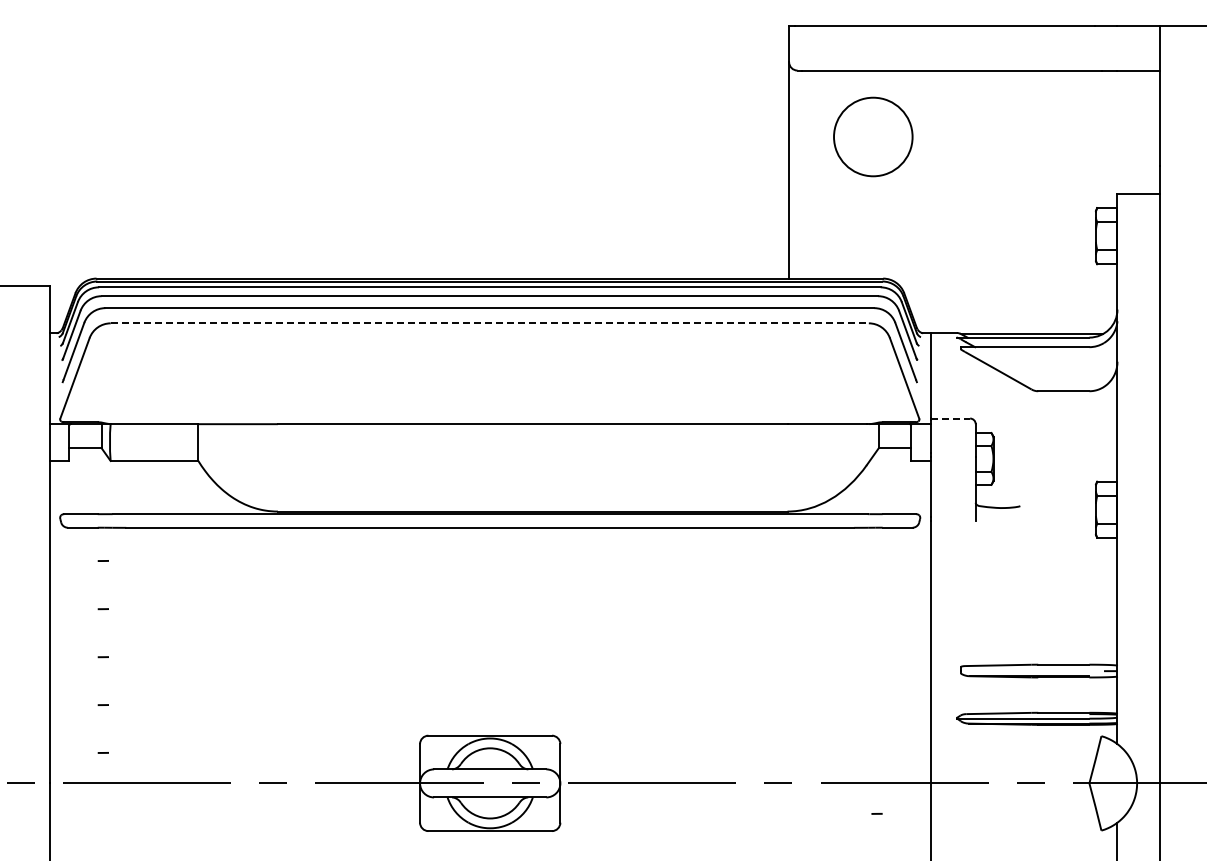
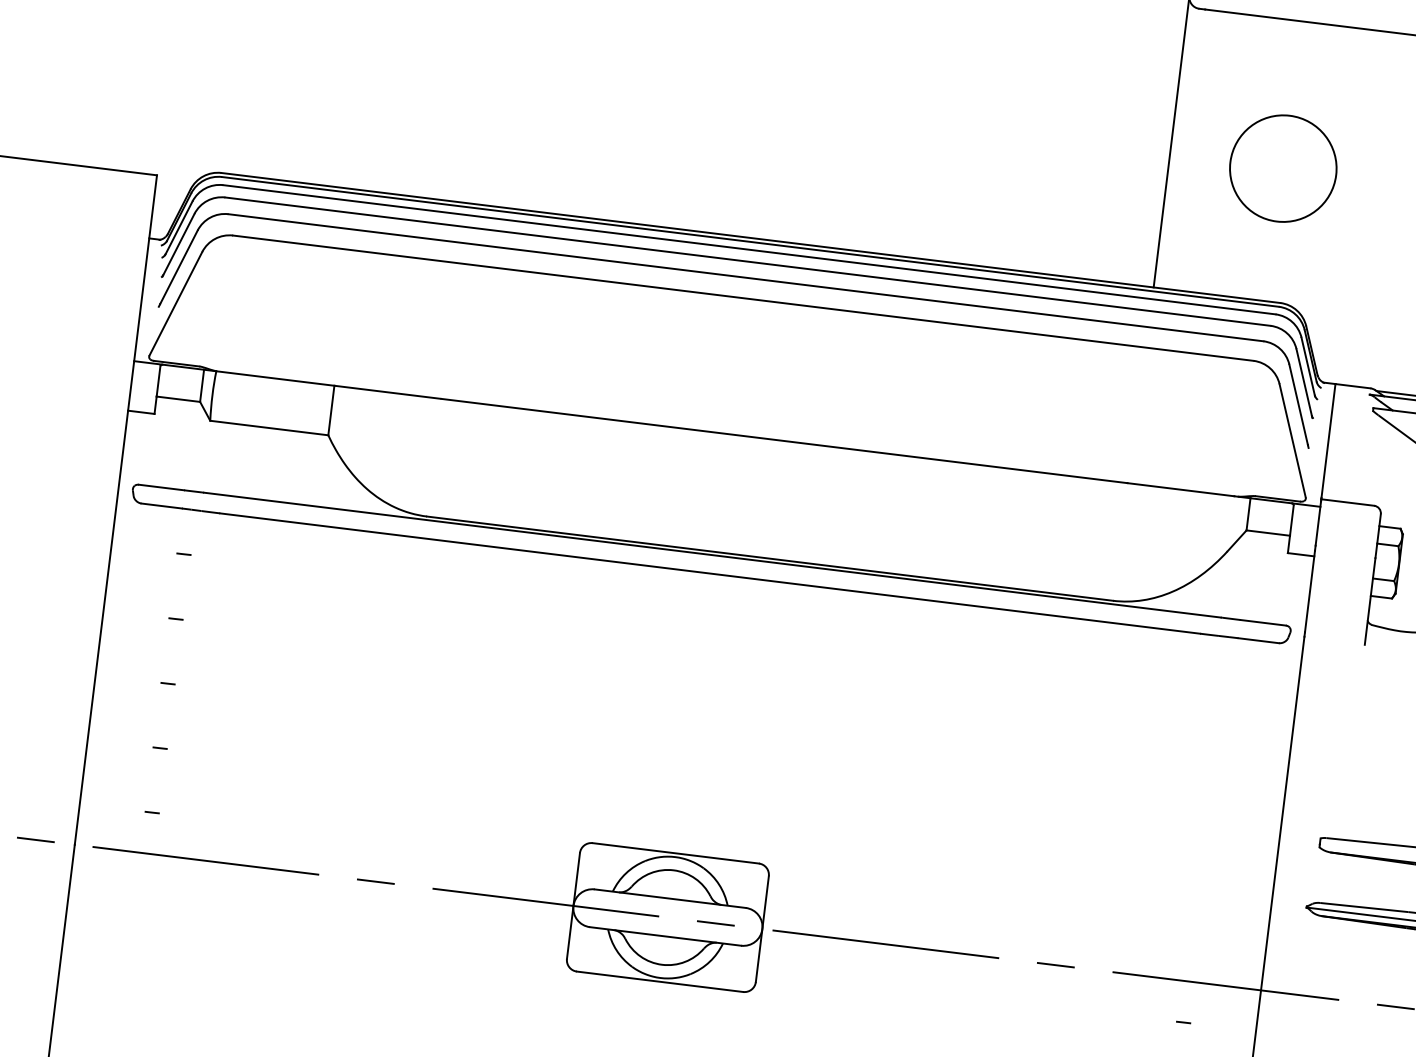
circle: (873, 136) -> (1283, 167), moved
line: (490, 323) -> (744, 298), dashed -> solid
line: (950, 418) -> (1347, 502), dashed -> solid

